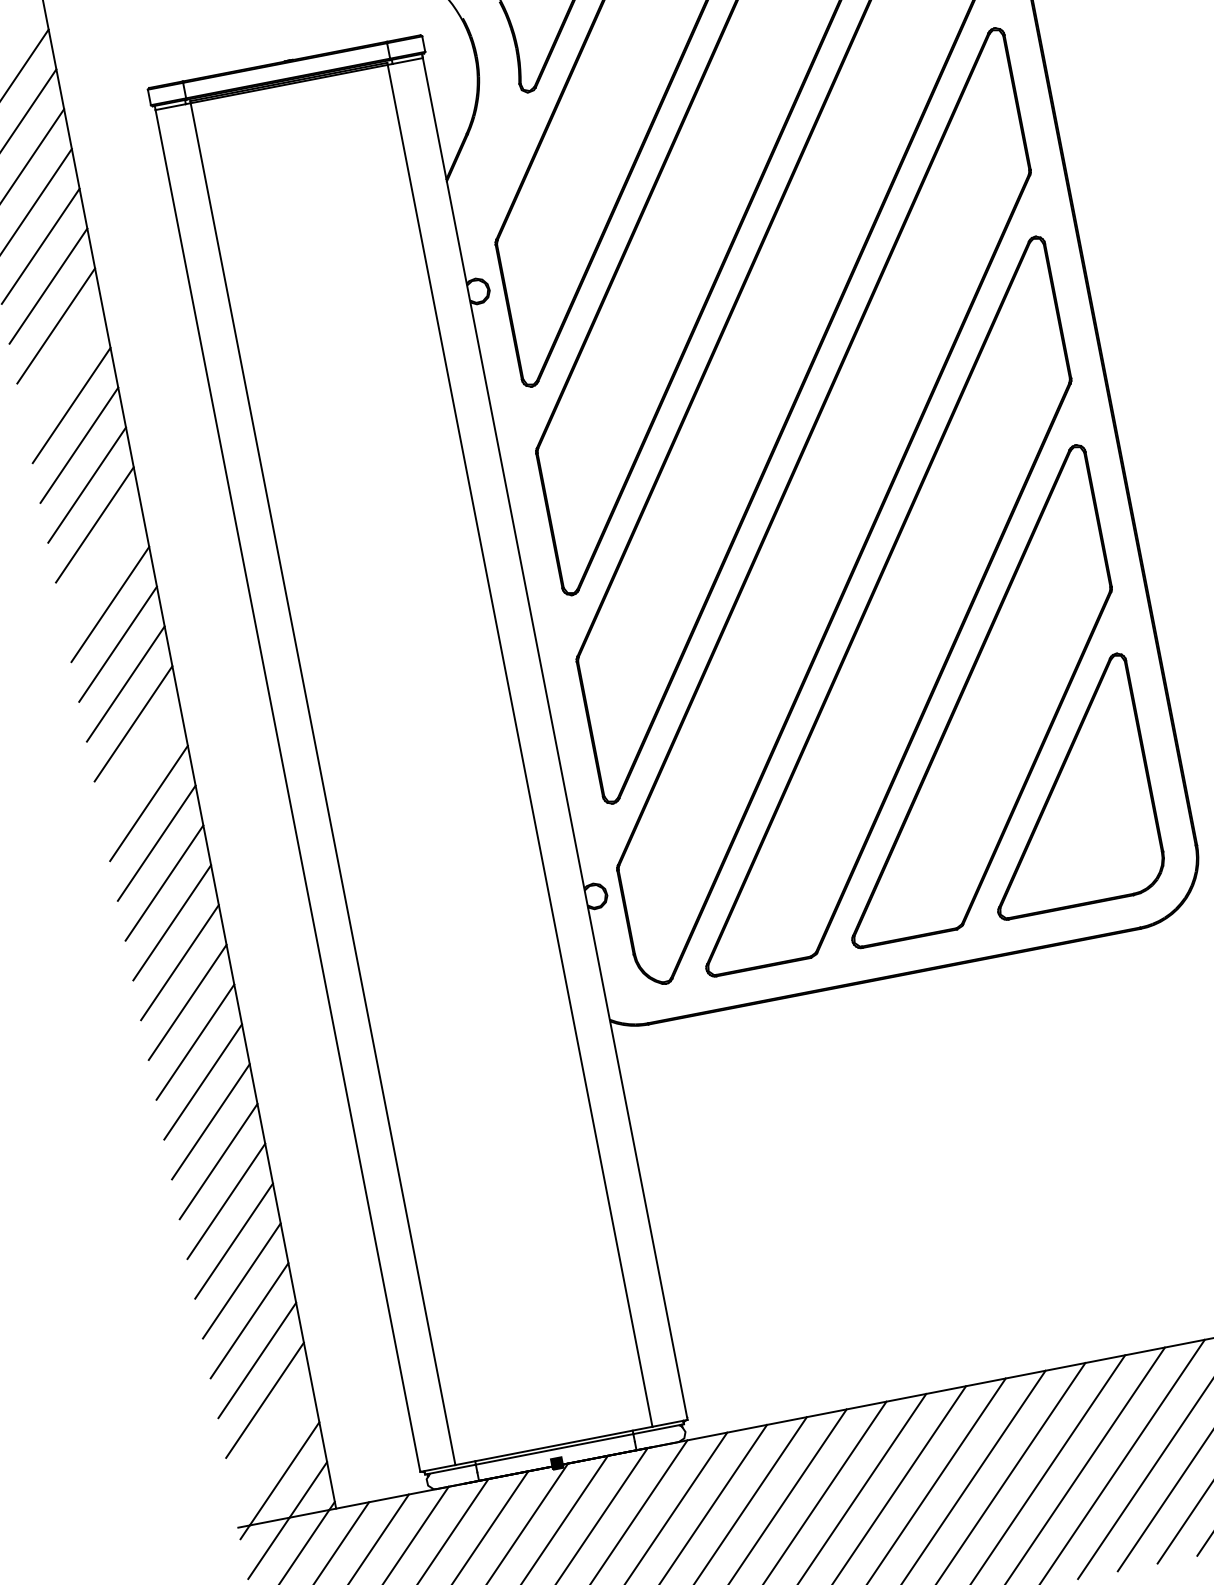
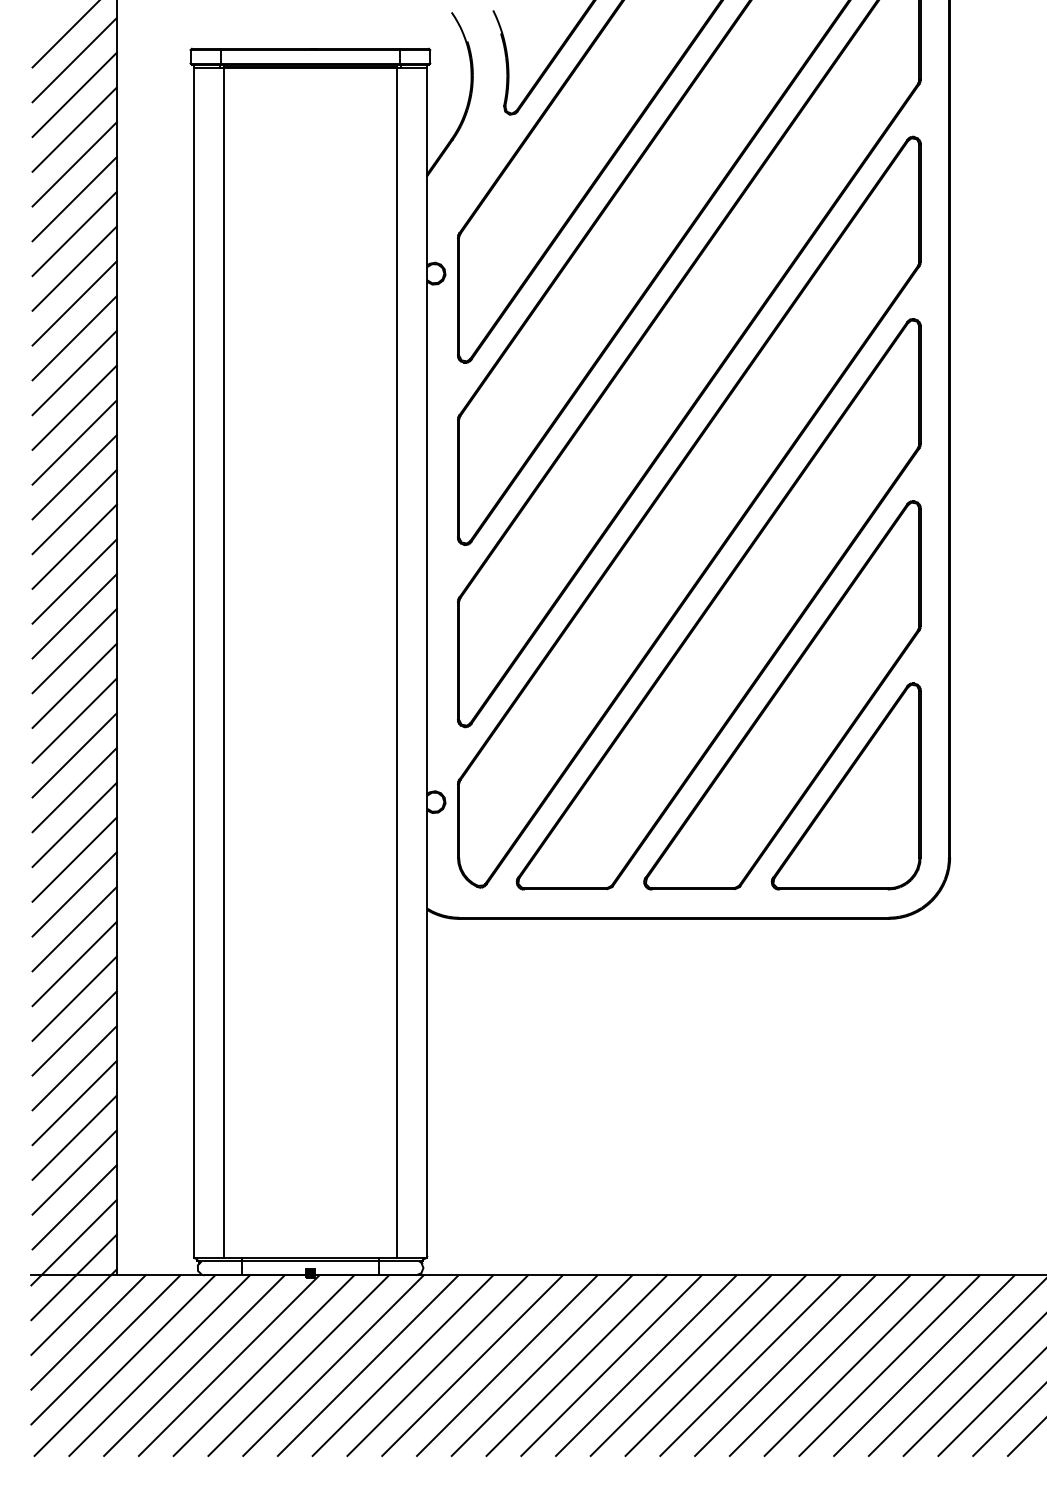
line: (63, 365) -> (74, 268), added
line: (102, 564) -> (74, 442), added
line: (141, 763) -> (74, 616), added
line: (272, 1440) -> (74, 1207), added

